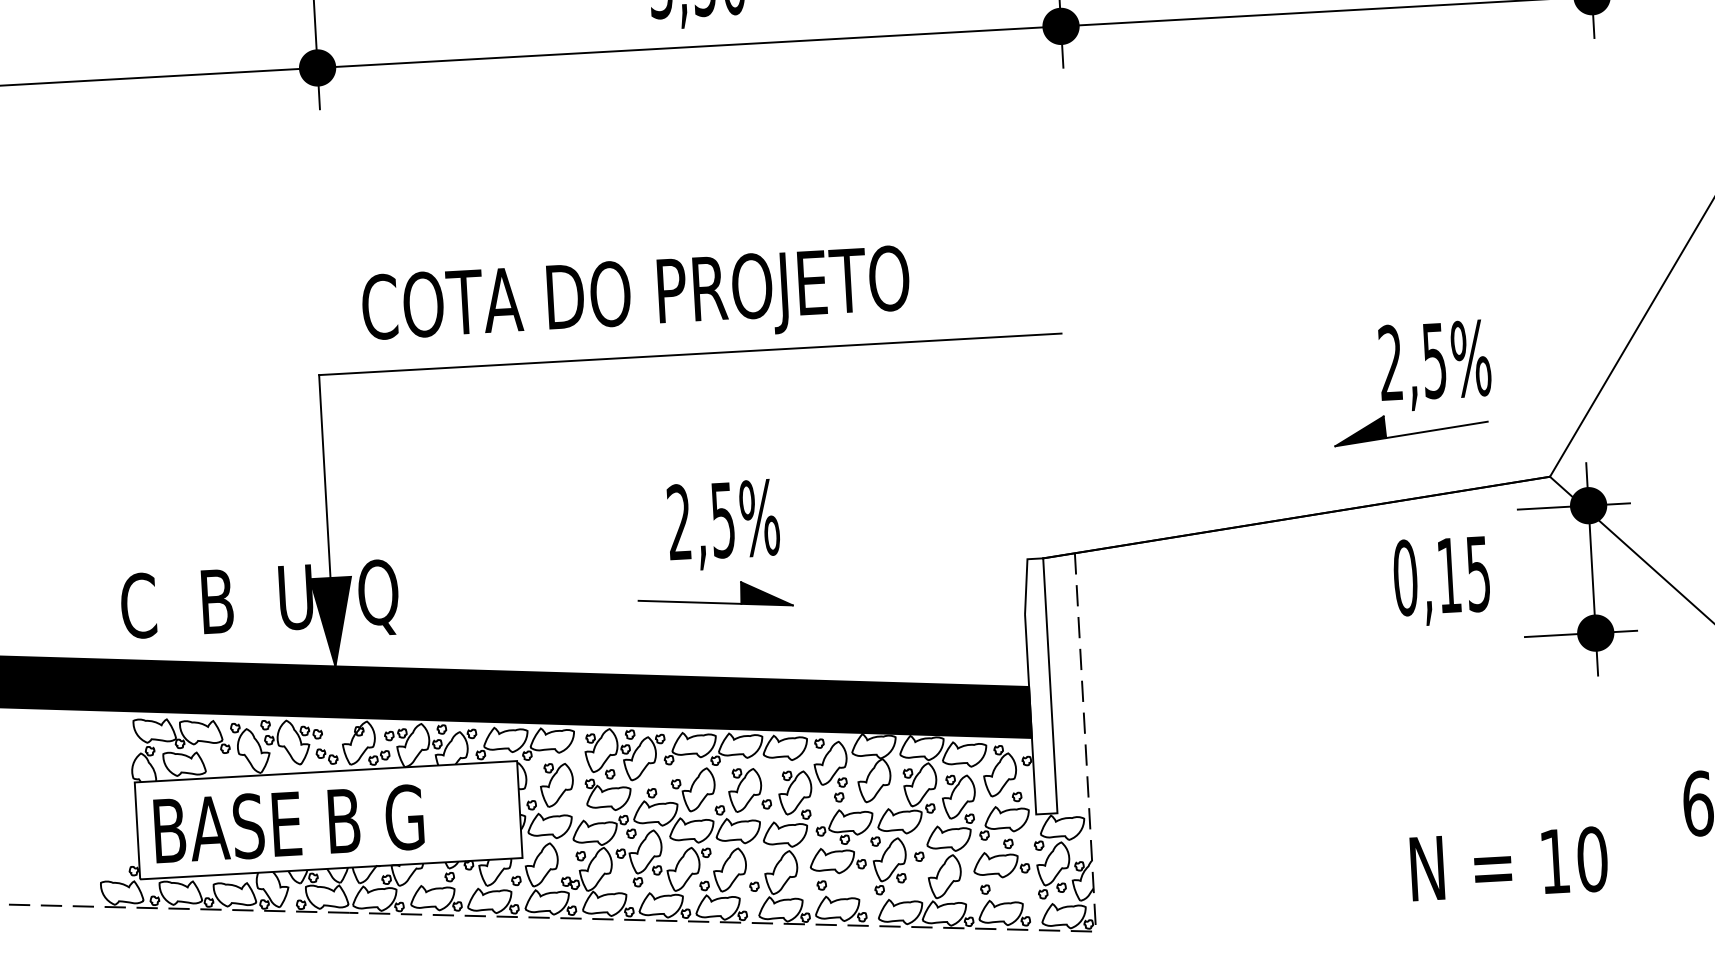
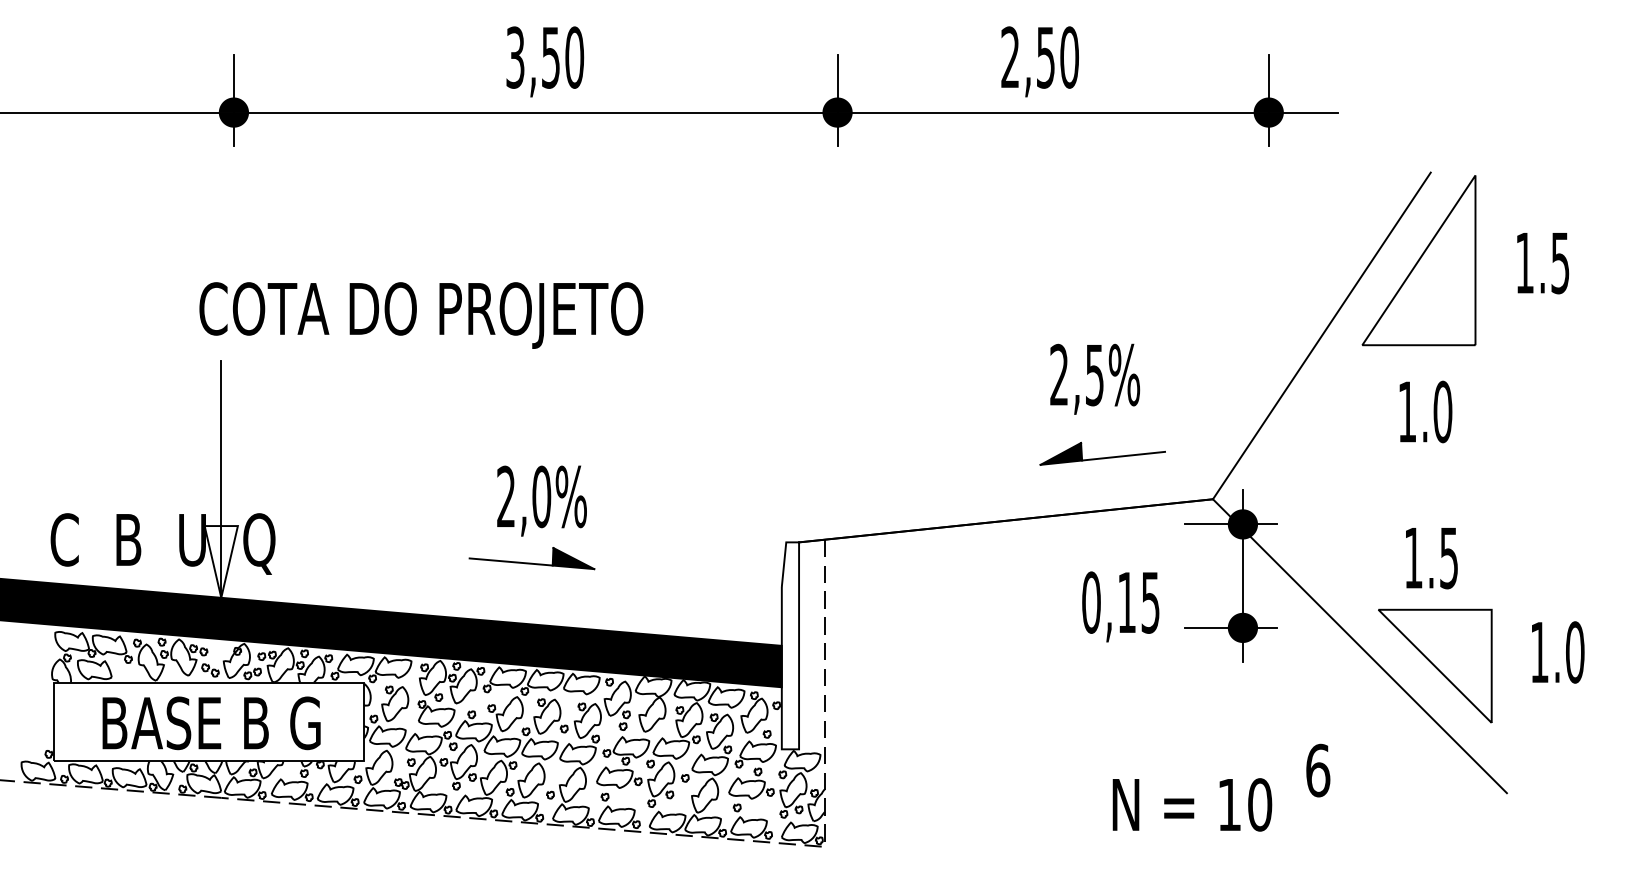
text: (636, 300) -> (421, 315), moved
line: (690, 354) -> (522, 361), removed
text: (1435, 364) -> (1095, 378), moved
text: (722, 519) -> (541, 496), 2,5% -> 2,0%
text: (1441, 580) -> (1120, 606), moved
fill: (331, 621) -> (220, 561), removed
text: (288, 824) -> (211, 723), moved
text: (1509, 863) -> (1192, 804), moved

